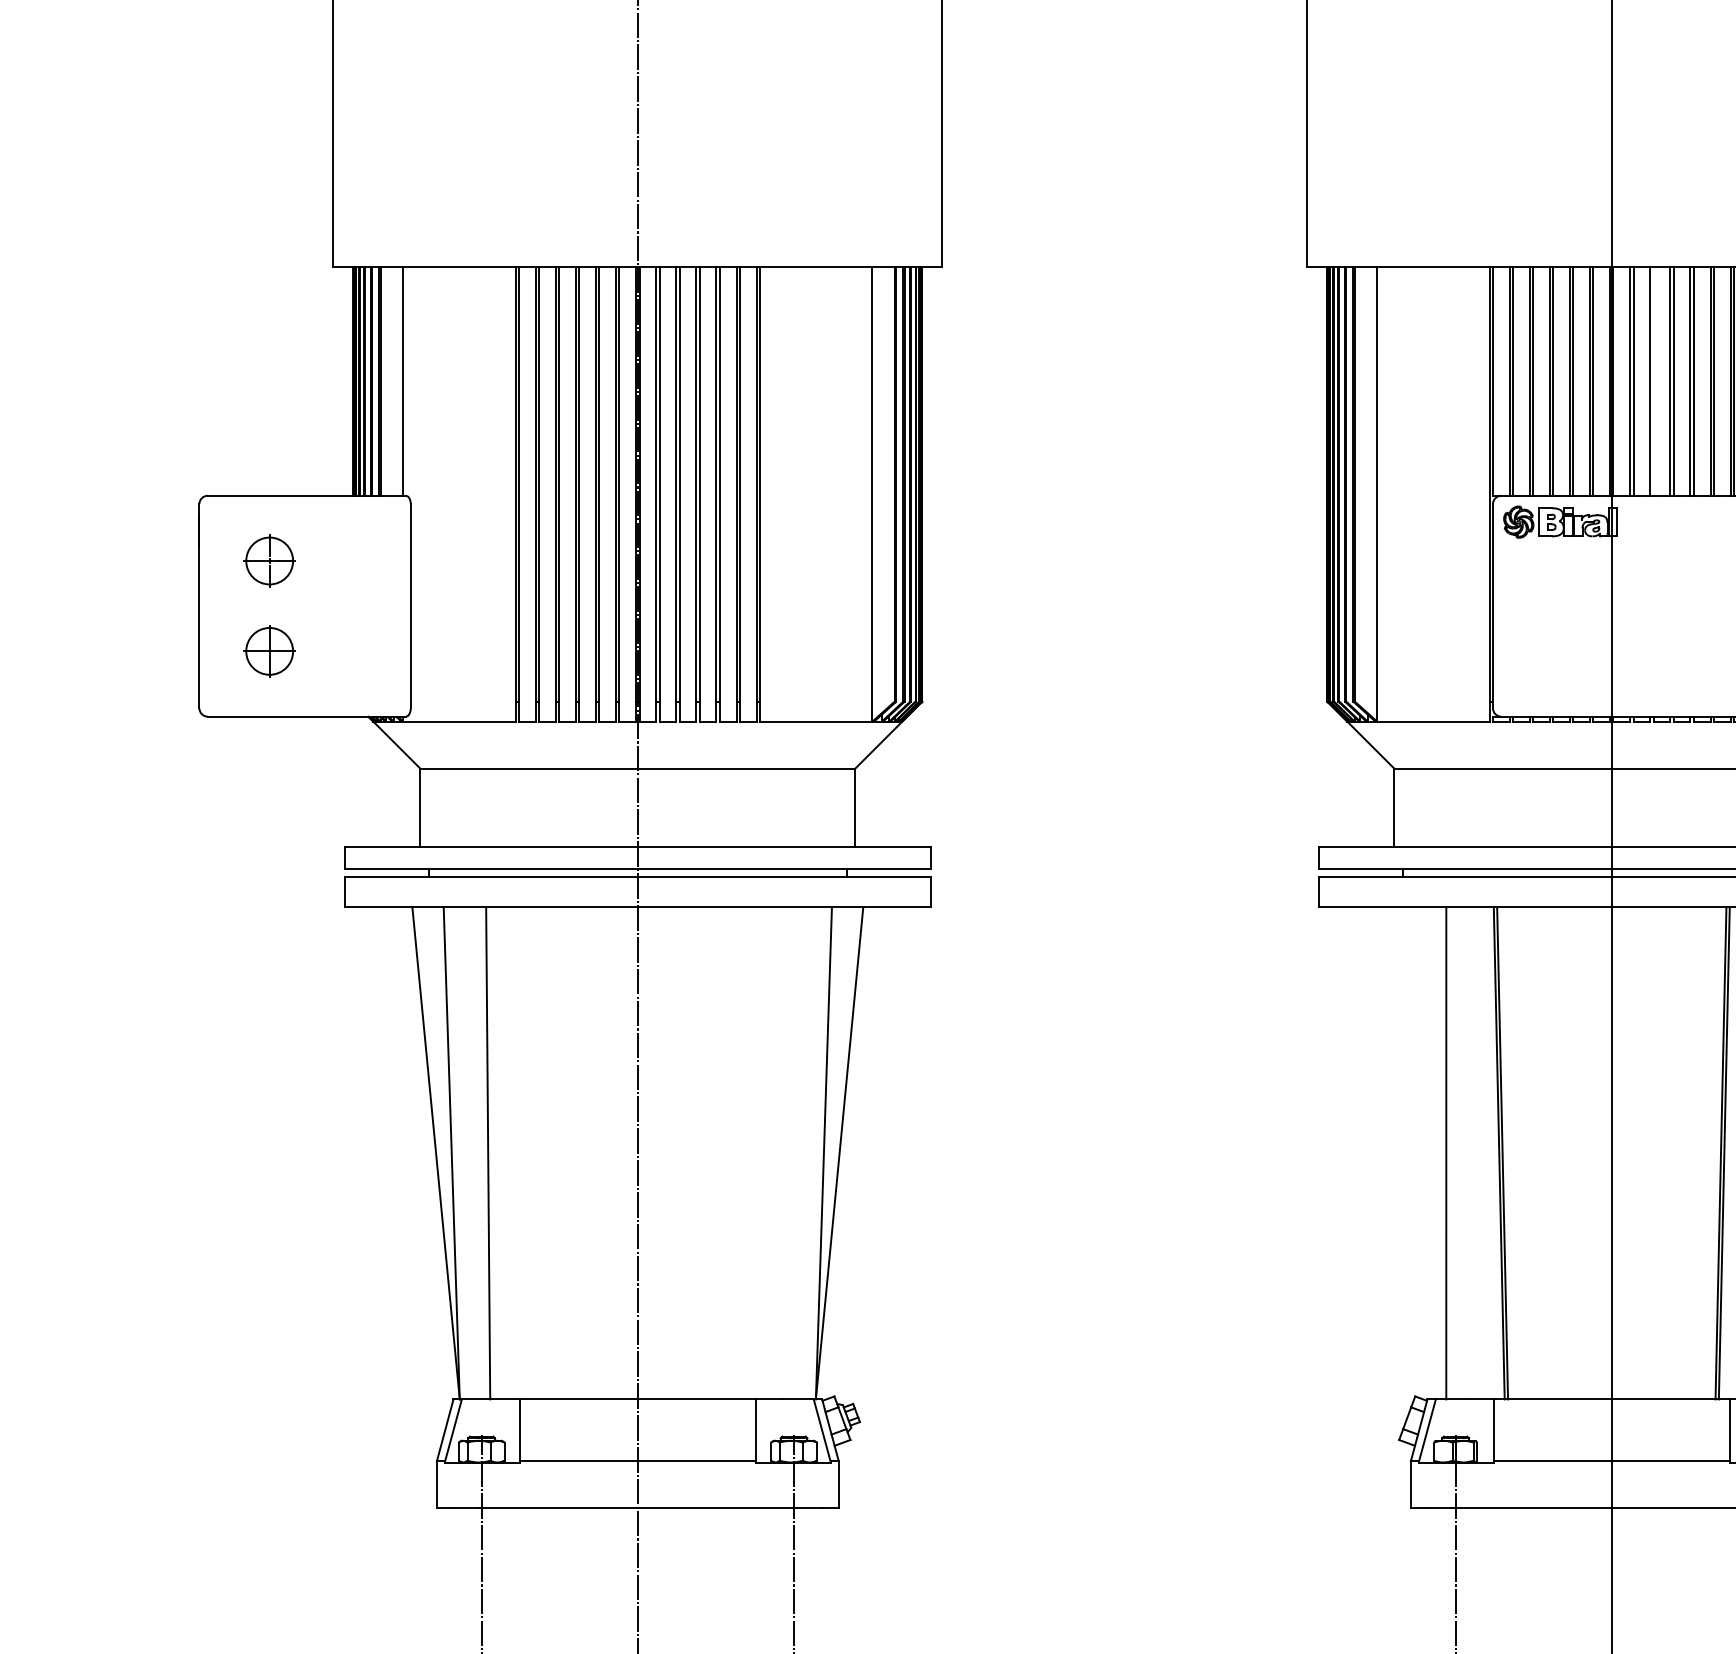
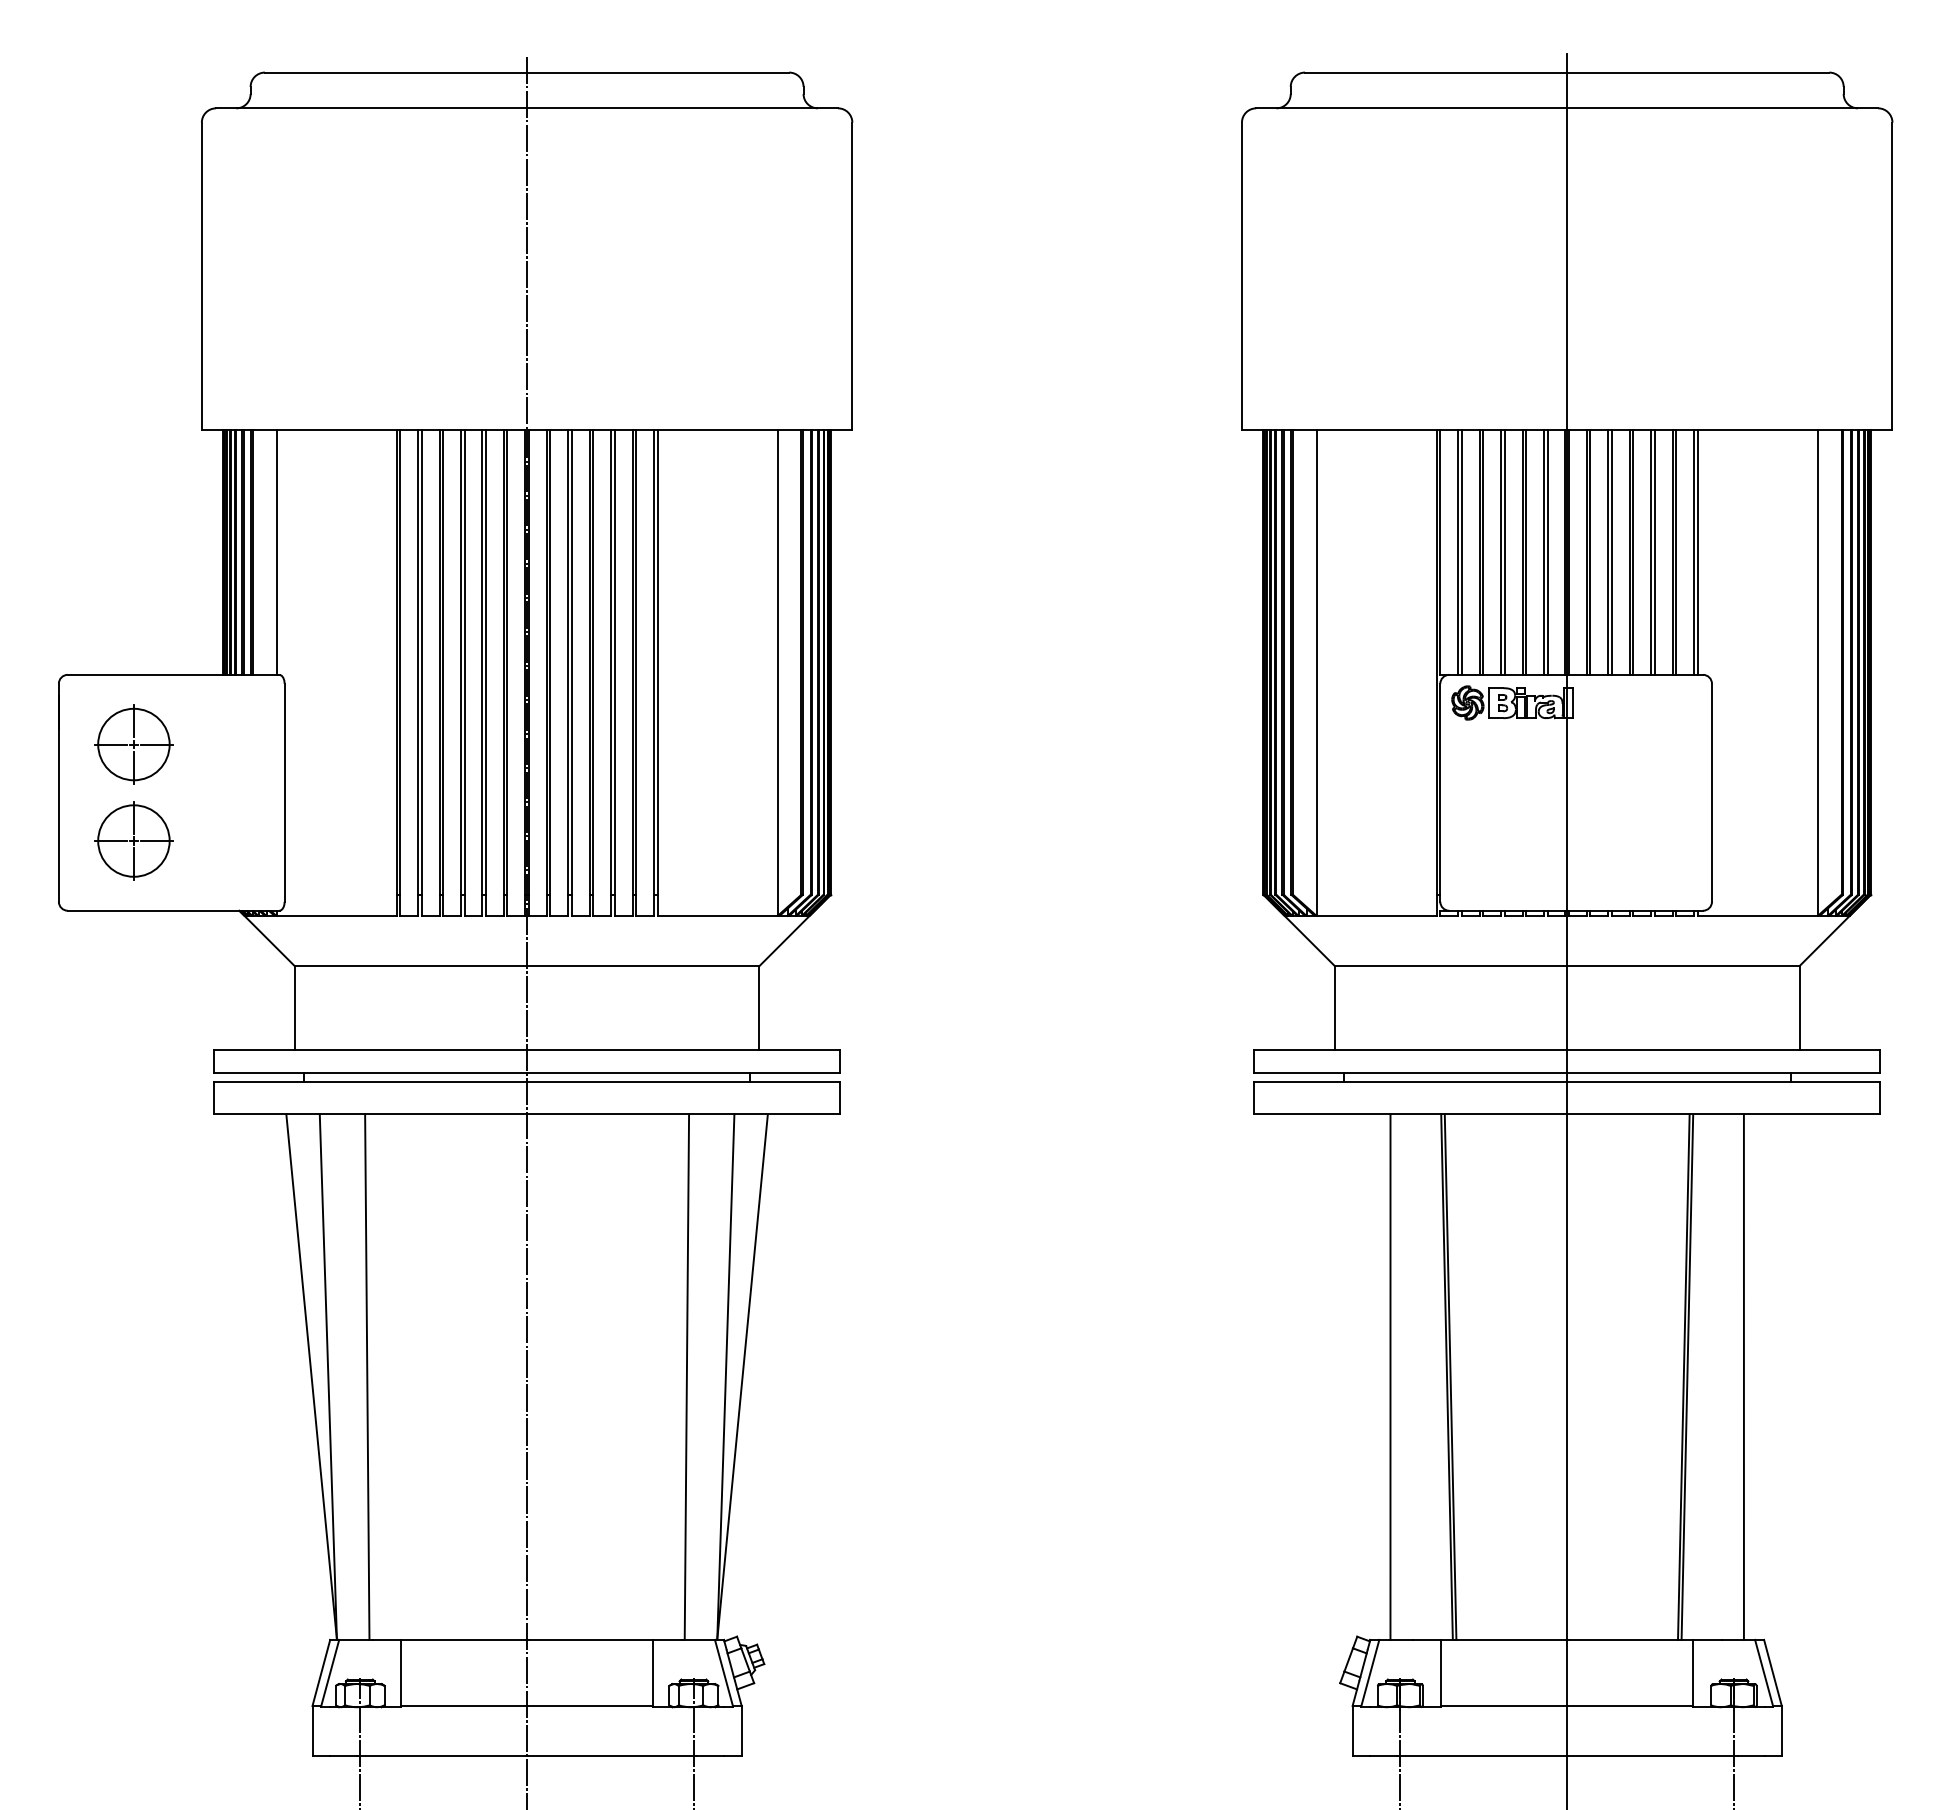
line: (1653, 381) -> (1611, 552), added
part: (269, 560) -> (133, 744), size x1.43
part: (269, 650) -> (133, 840), size x1.43
line: (787, 1152) -> (686, 1376), added

